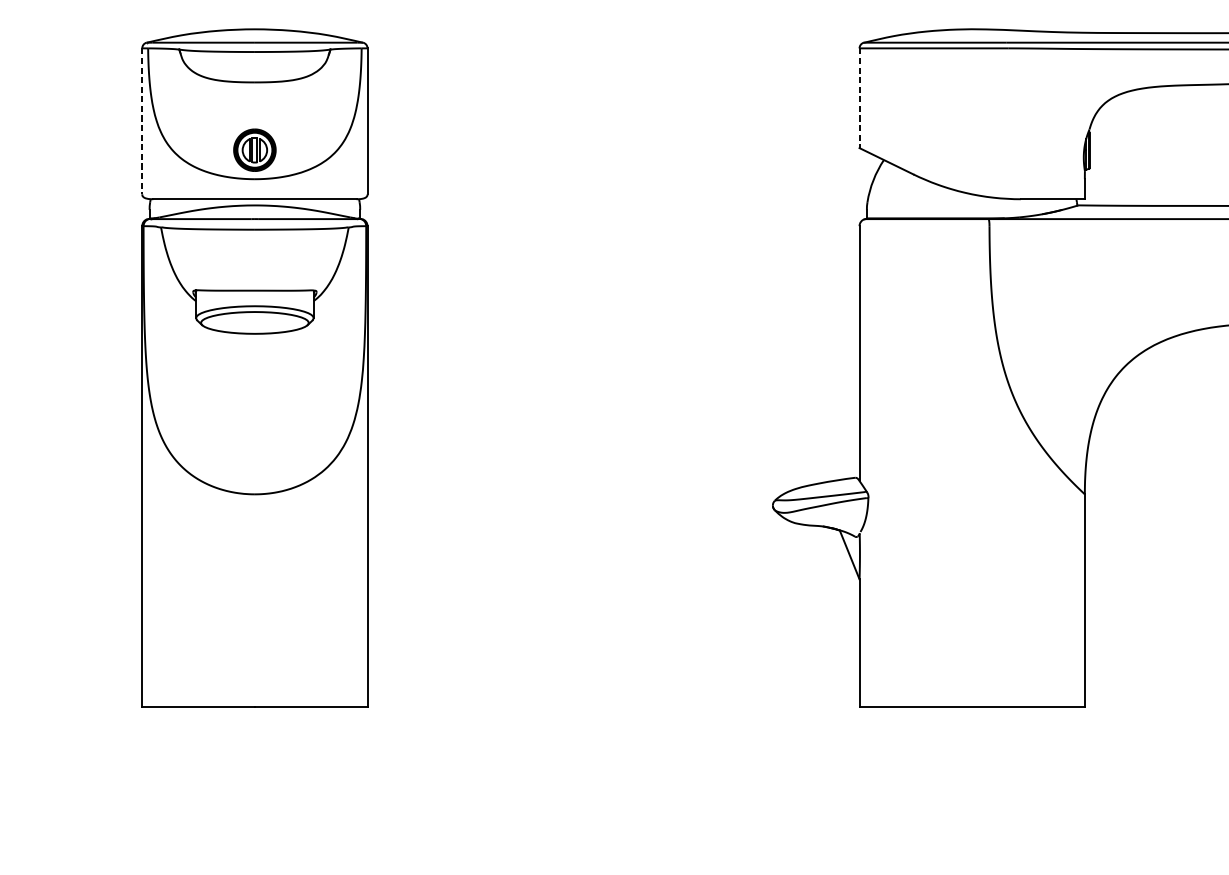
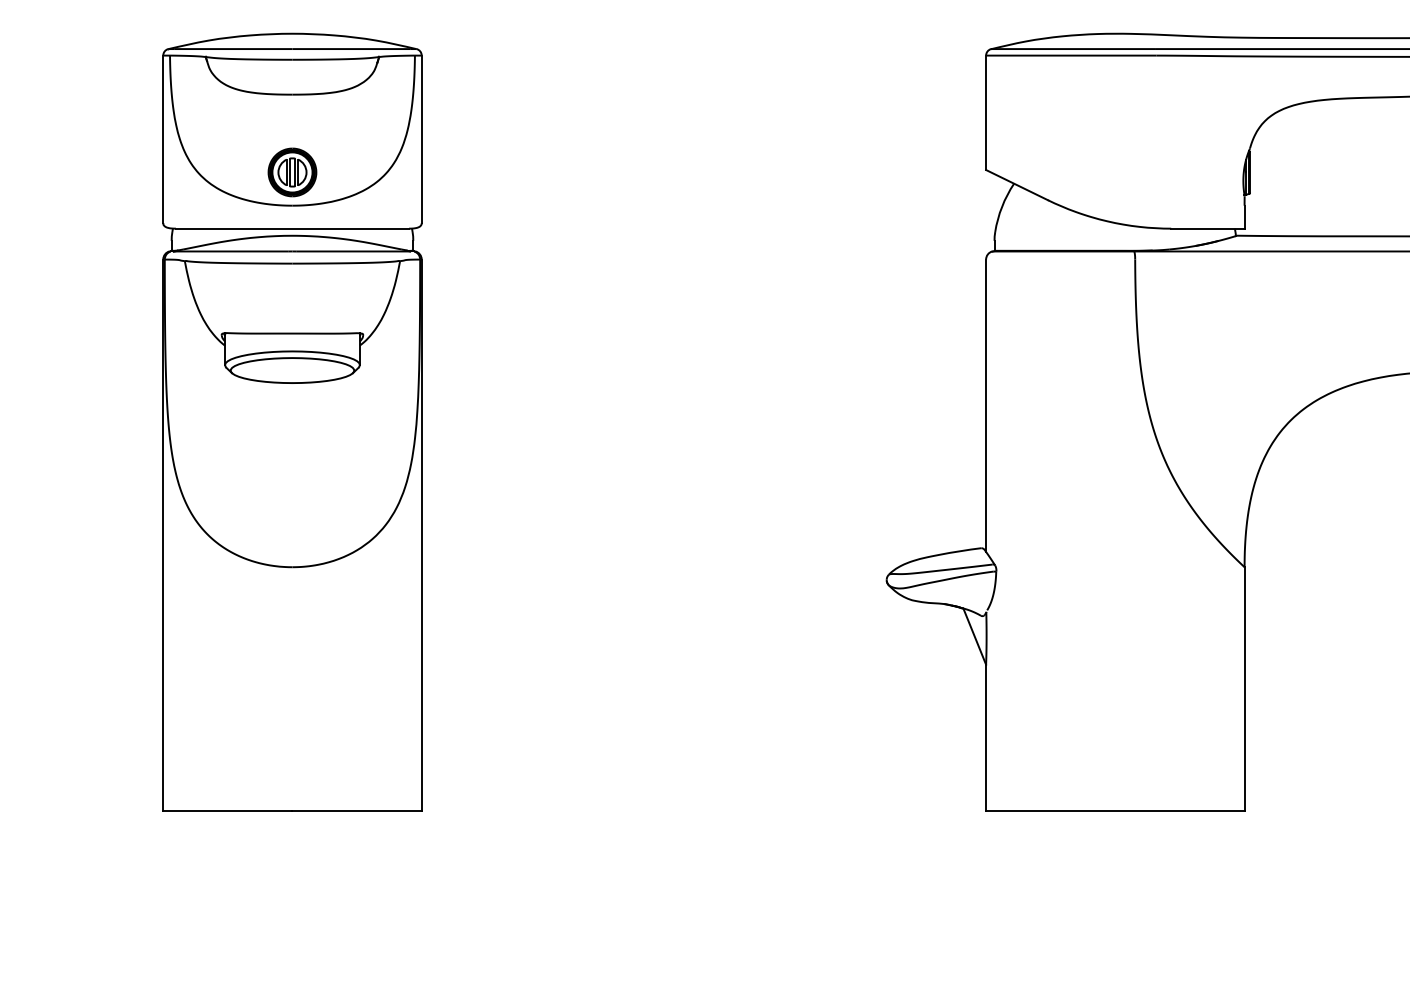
line: (859, 98) -> (986, 113), dashed -> solid
line: (142, 121) -> (163, 139), dashed -> solid

